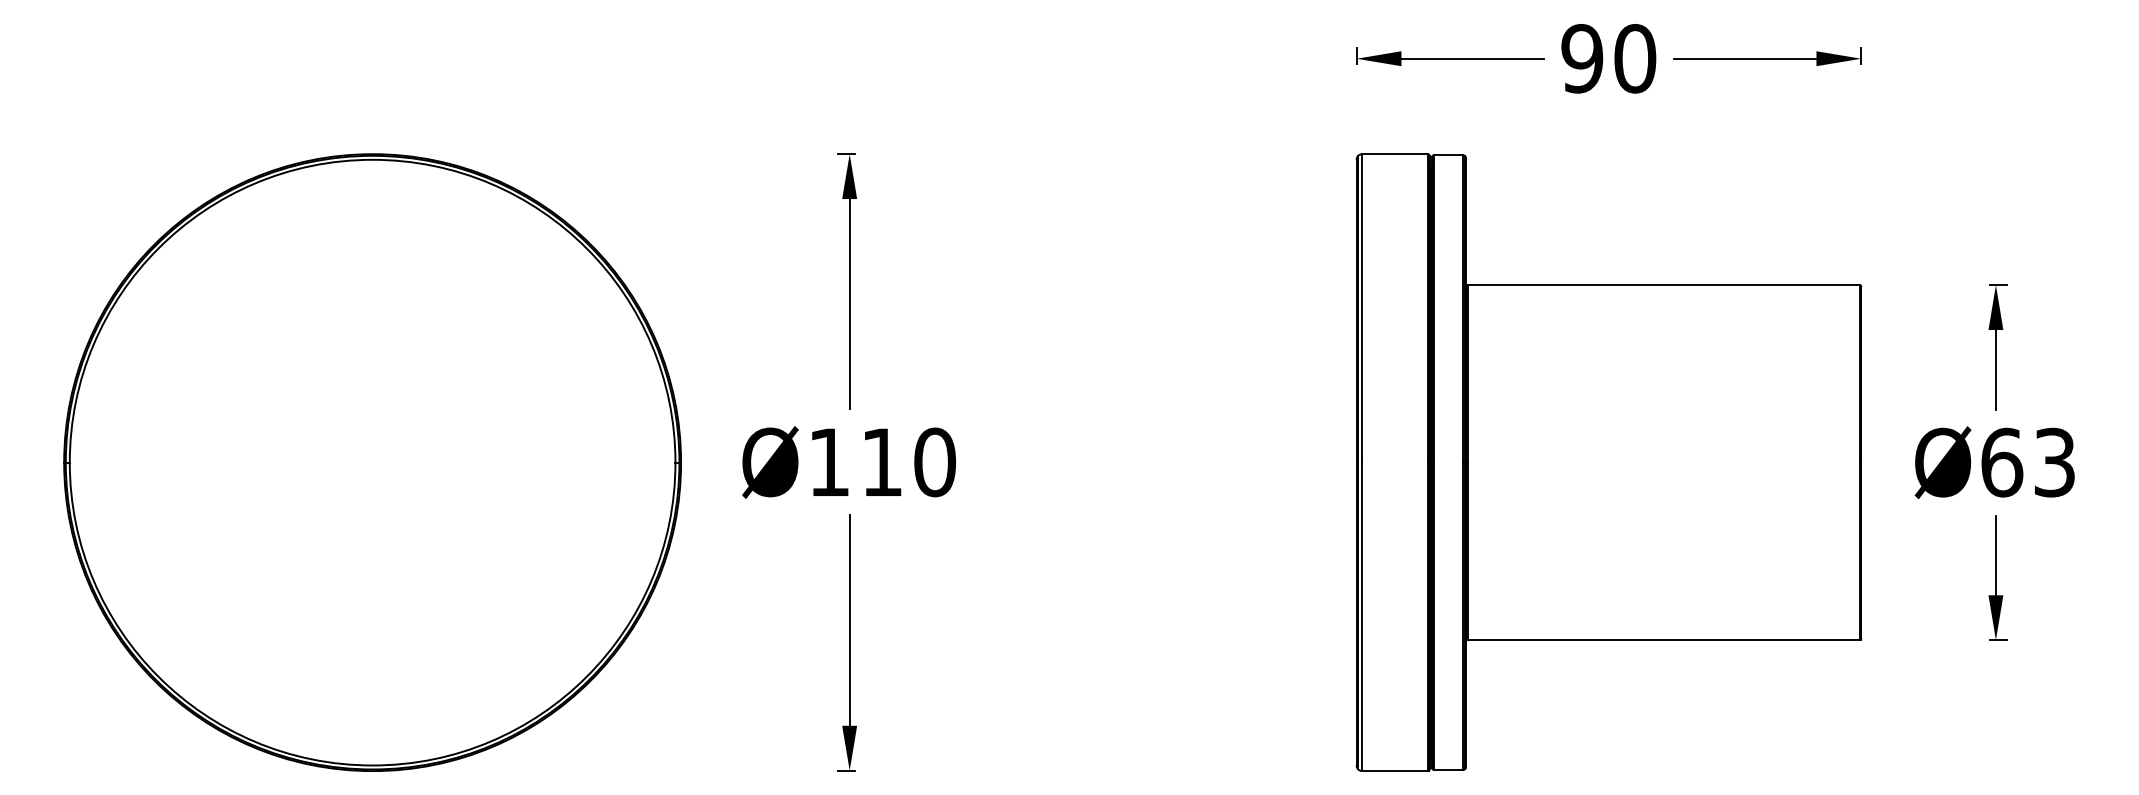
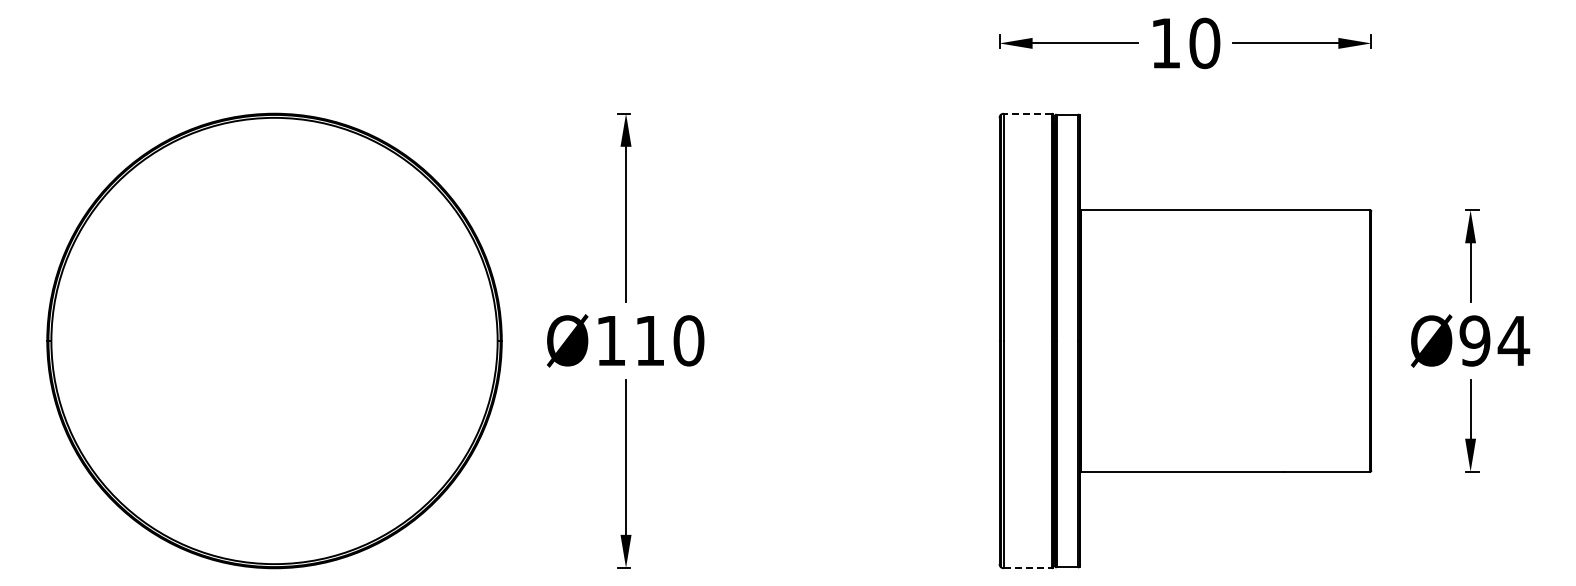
text: (1581, 58) -> (1165, 43), 90 -> 10
line: (1394, 153) -> (1027, 113), solid -> dashed
text: (2028, 461) -> (1494, 340), Ø63 -> Ø94
line: (1395, 771) -> (1028, 568), solid -> dashed

